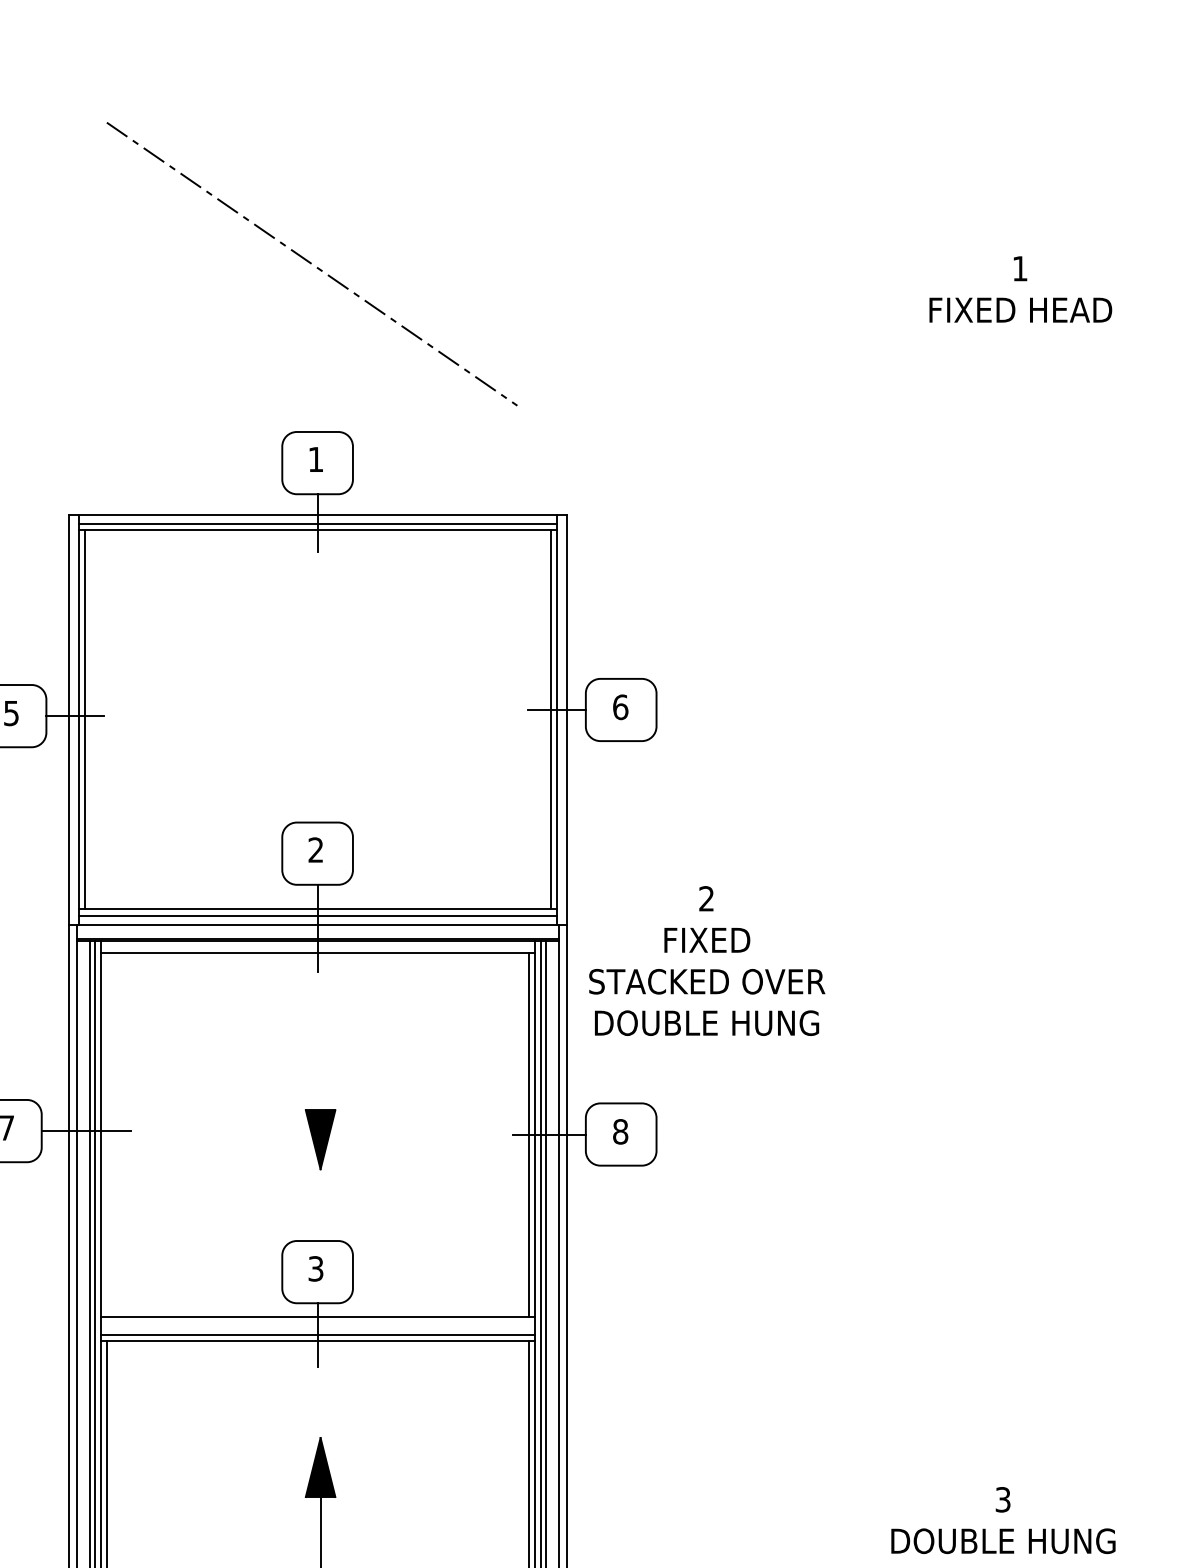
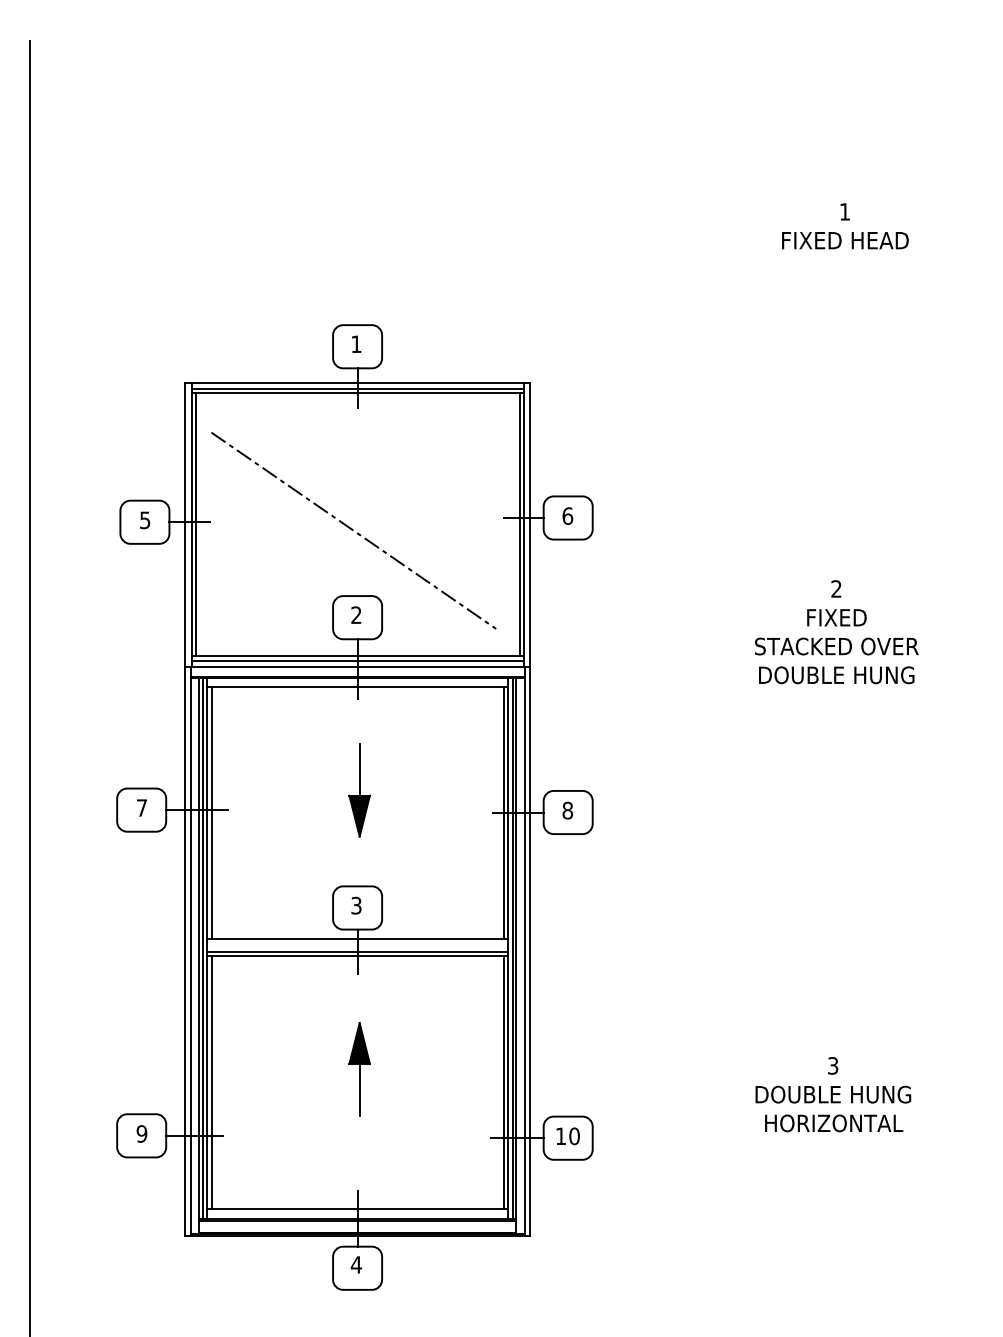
line: (311, 263) -> (353, 530), moved
text: (706, 961) -> (836, 632), moved
line: (320, 1072) -> (359, 769), added
line: (107, 1134) -> (211, 812), added

